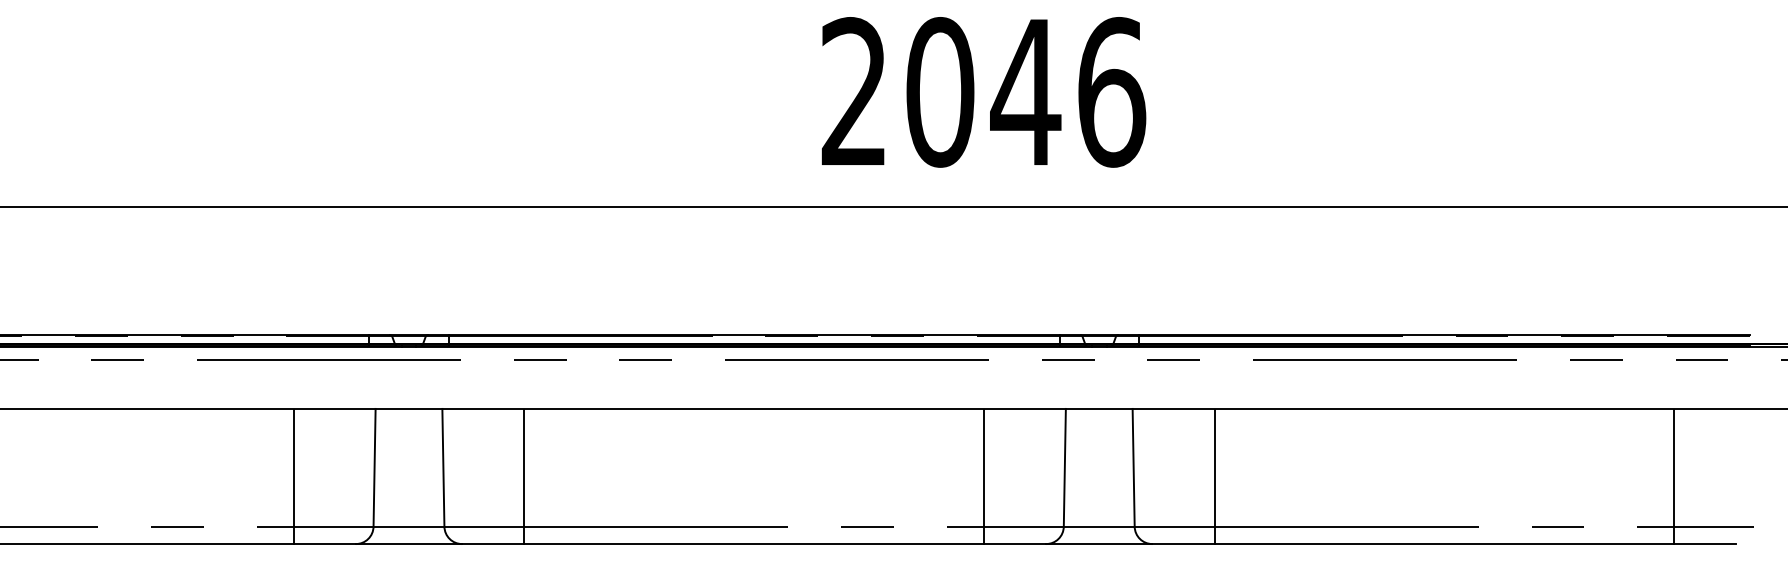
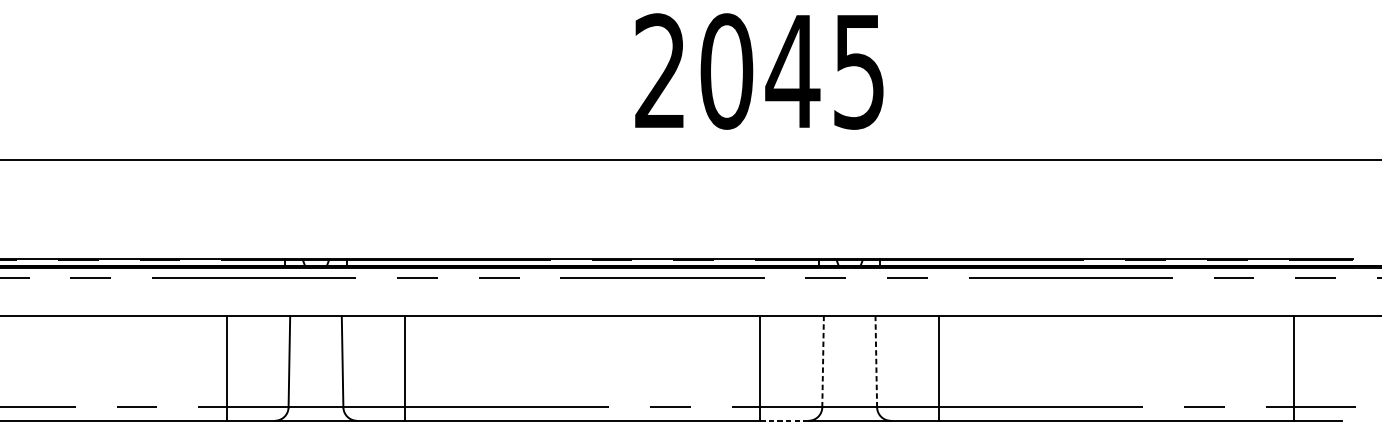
text: (1112, 92) -> (859, 71), 2046 -> 2045
line: (1064, 467) -> (822, 361), solid -> dashed
line: (1133, 467) -> (876, 361), solid -> dashed
line: (1014, 544) -> (784, 421), solid -> dashed

